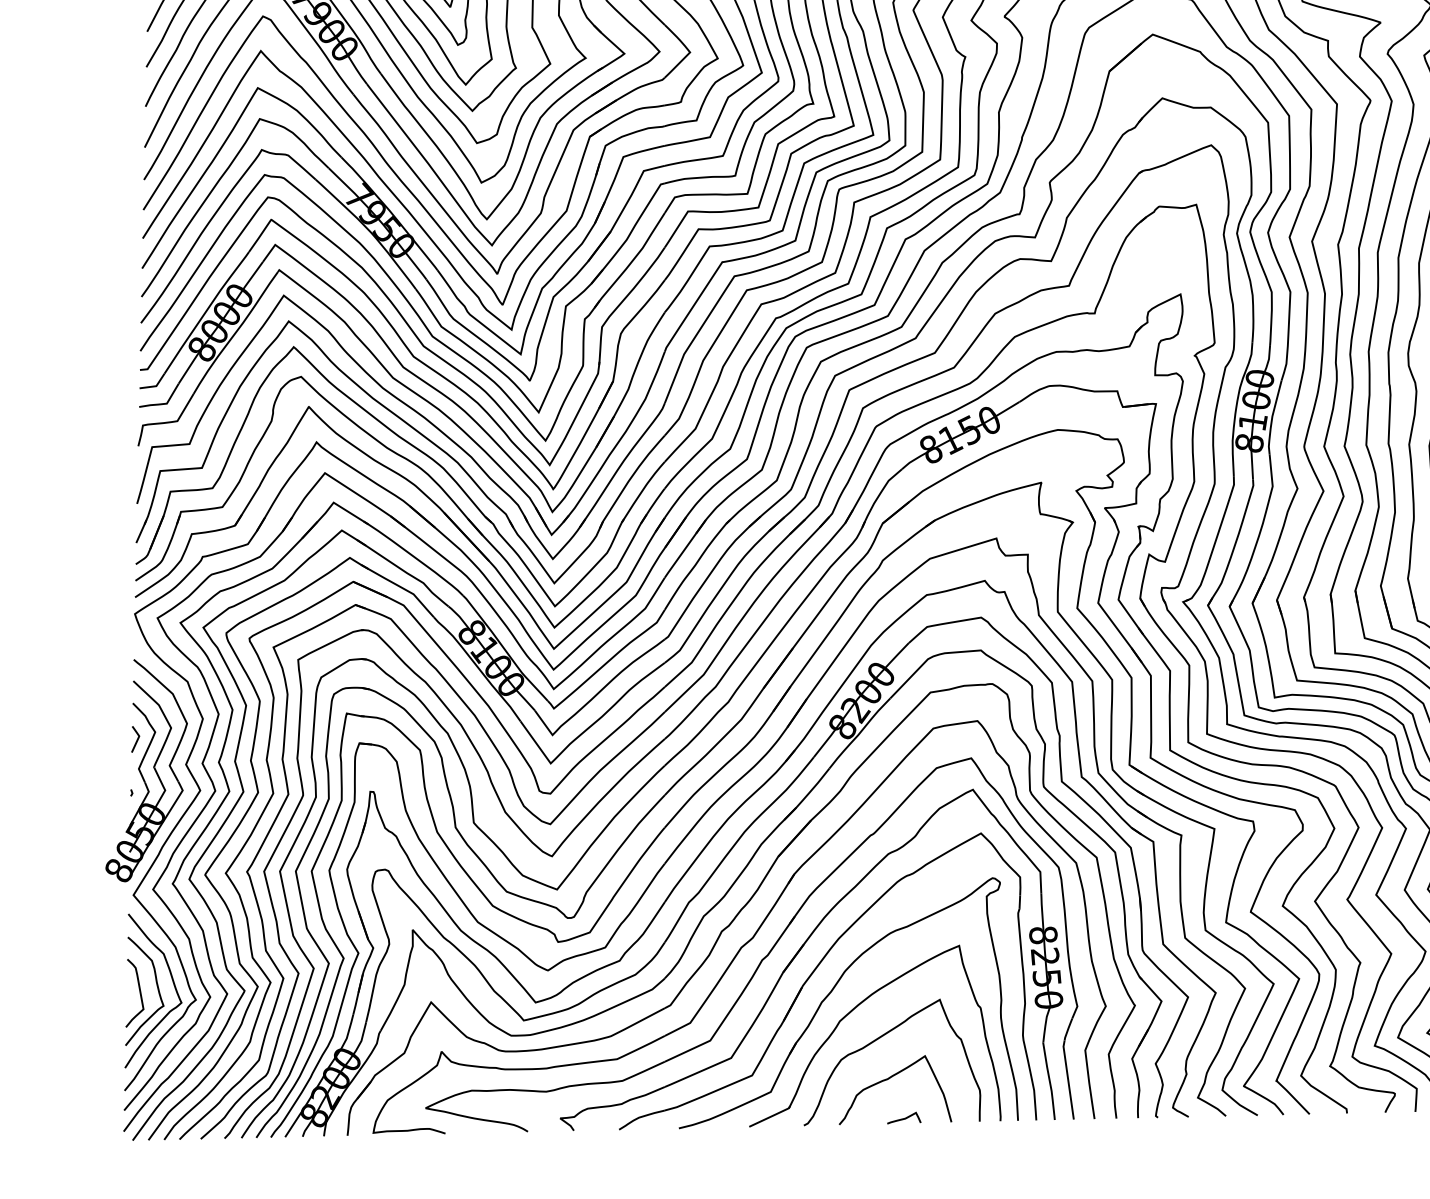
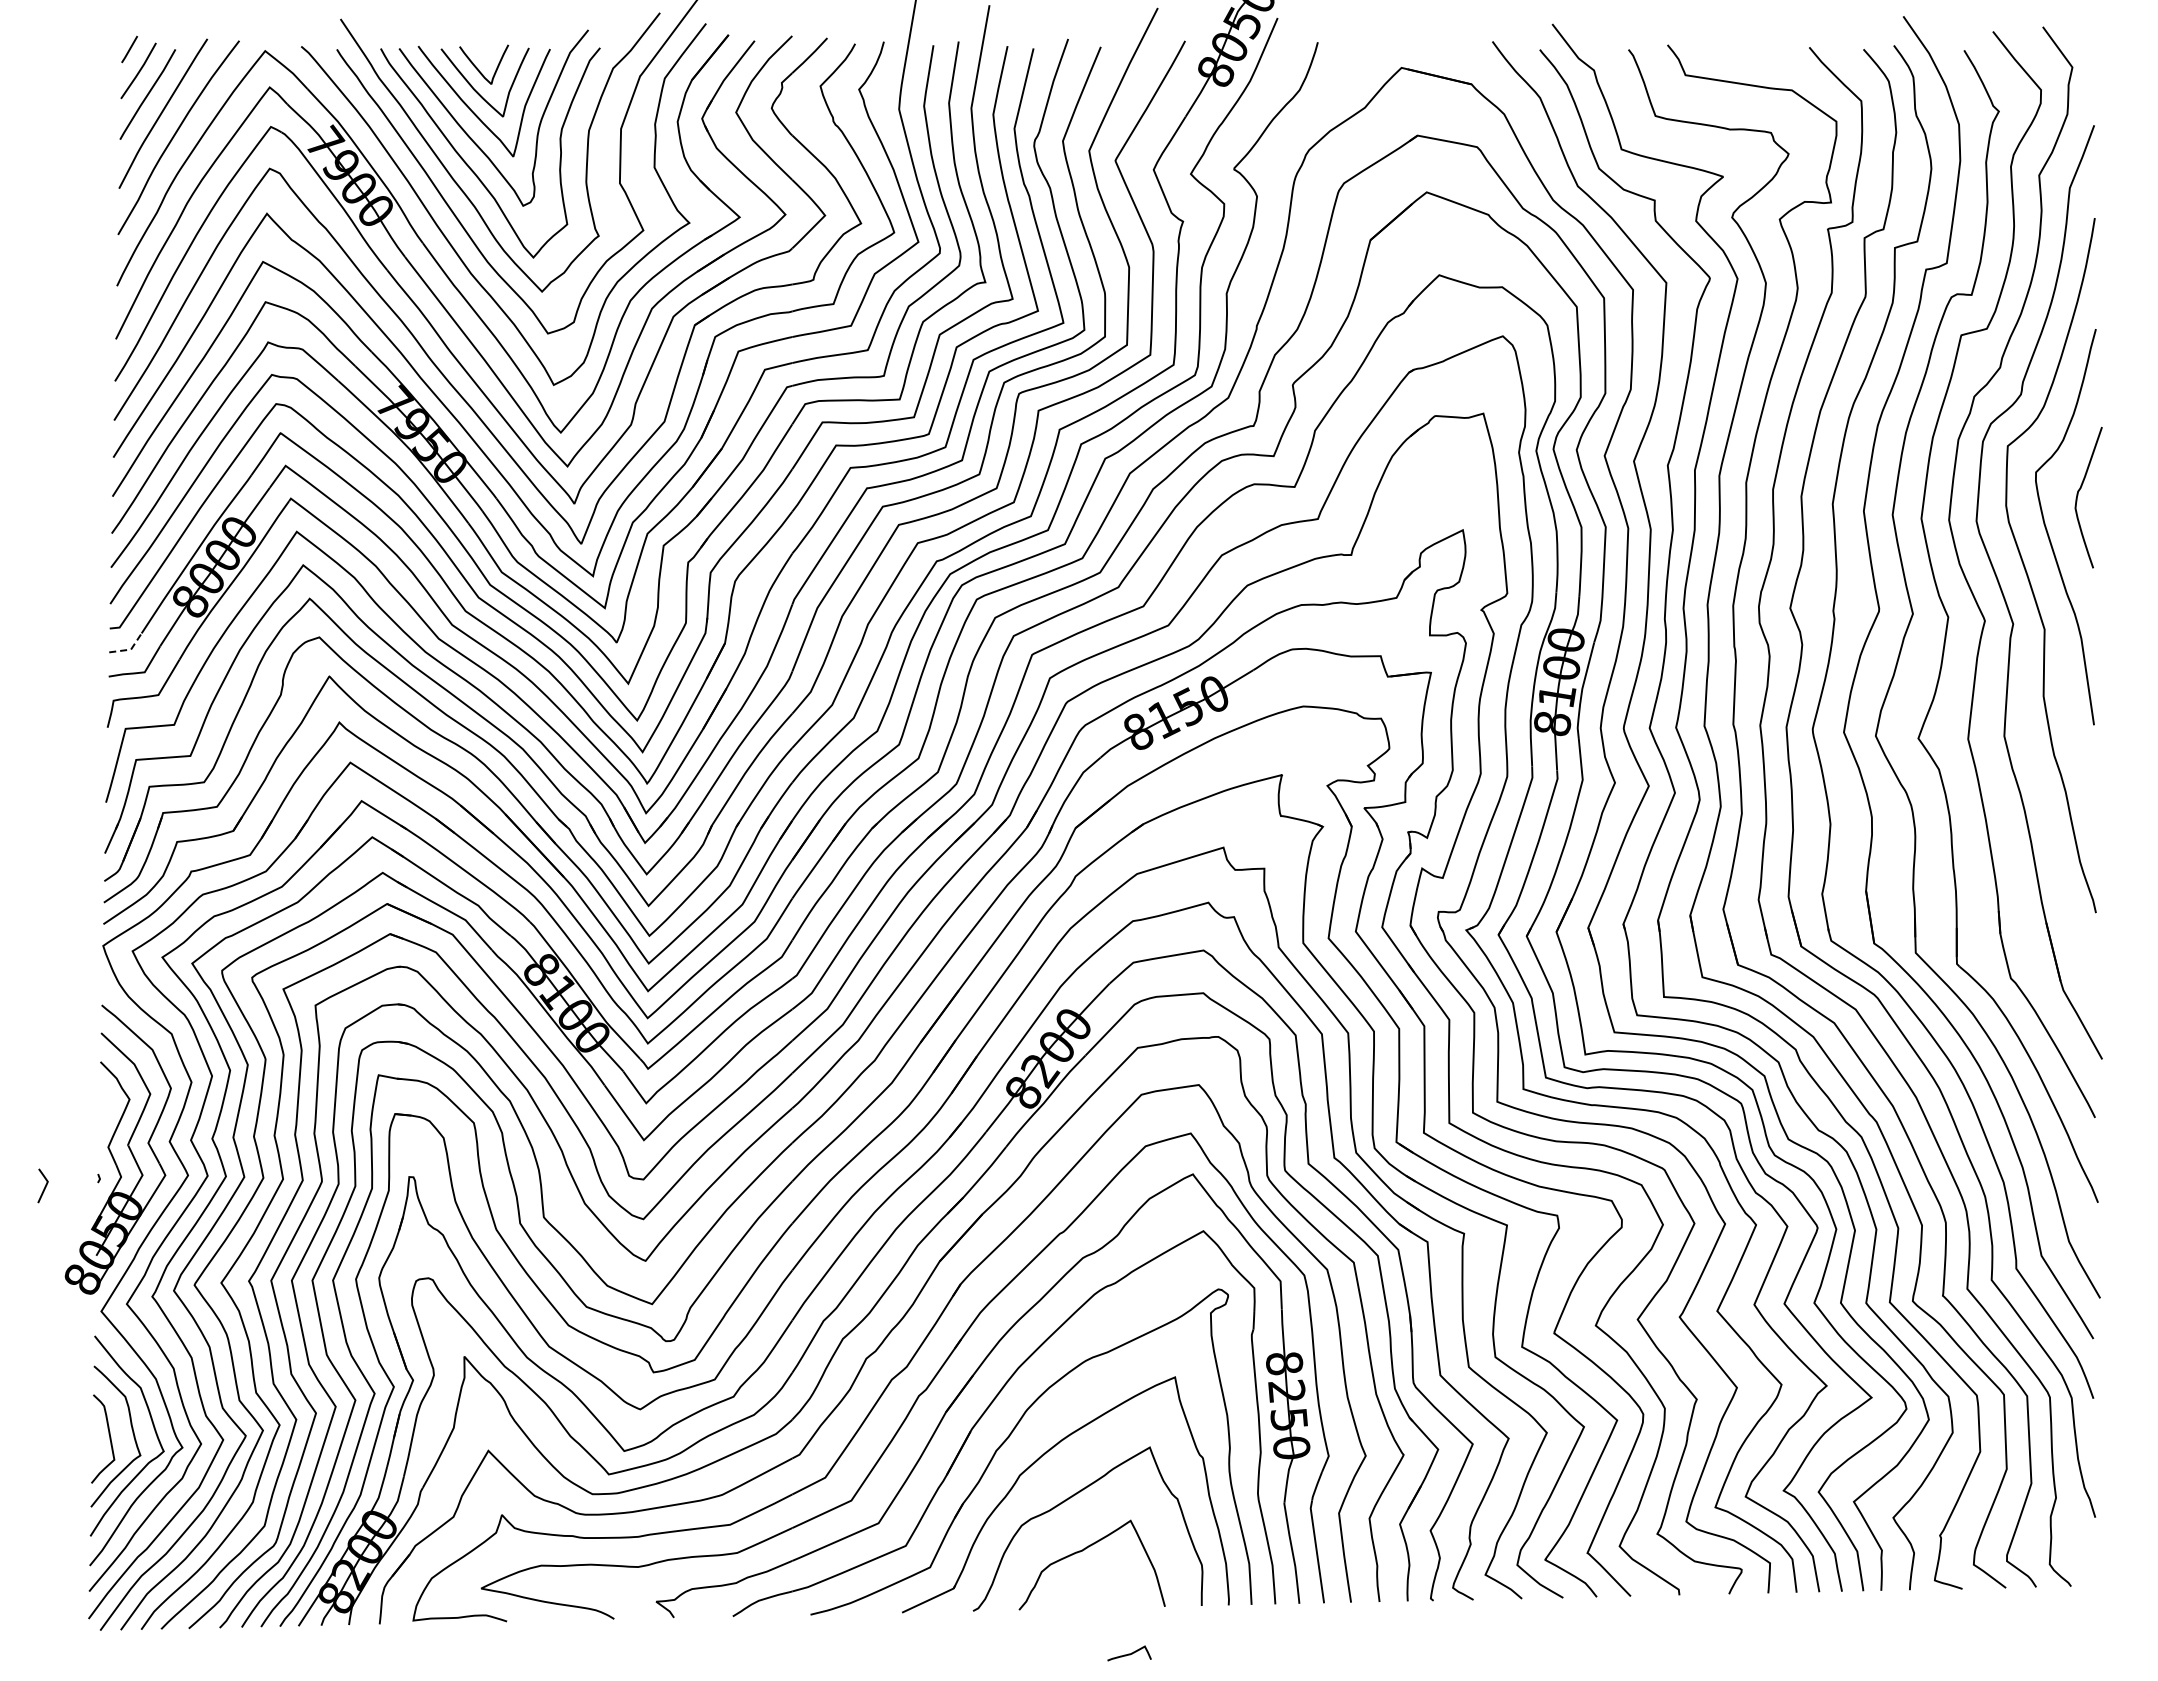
line: (155, 386) -> (130, 649), solid -> dashed
curve: (136, 739) -> (44, 1186), moved
curve: (904, 1118) -> (1129, 1653), moved

